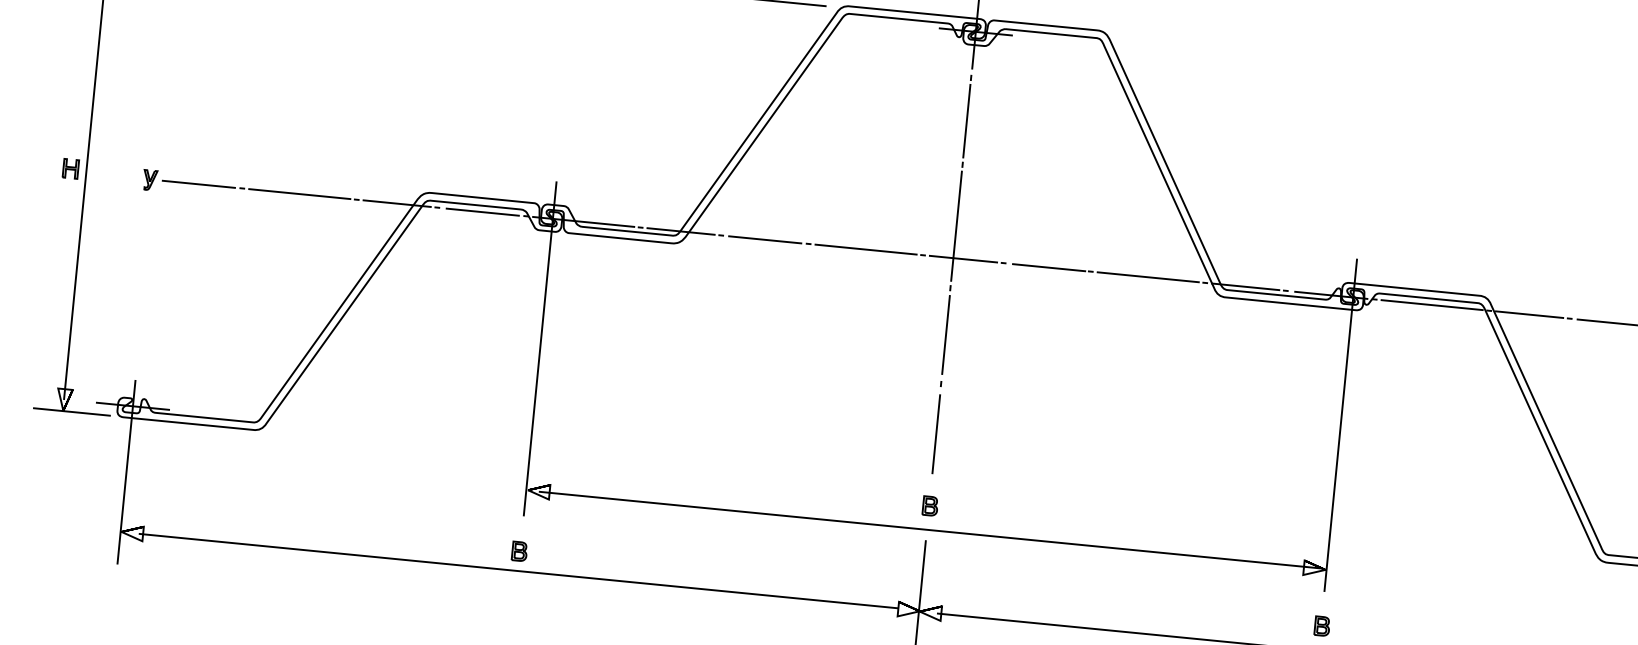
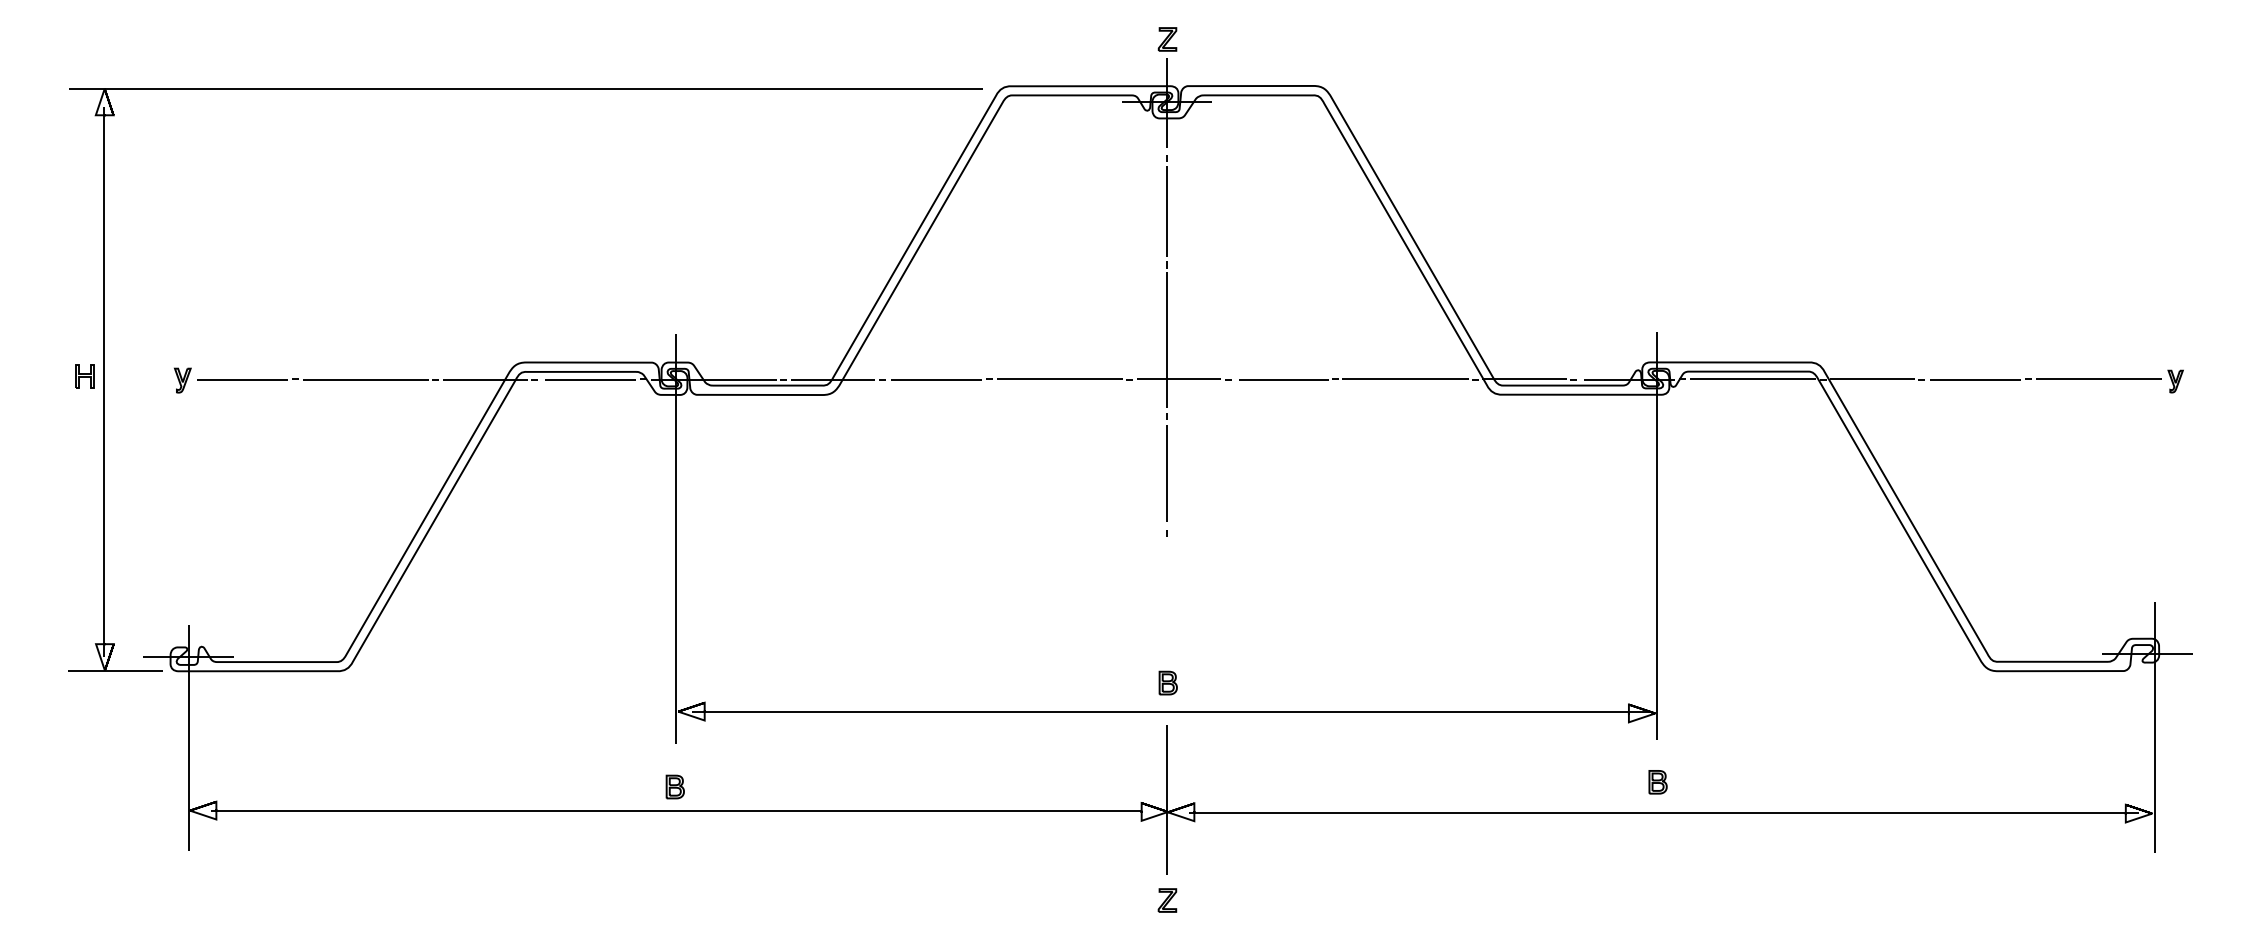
line: (936, 433) -> (1166, 594), removed

